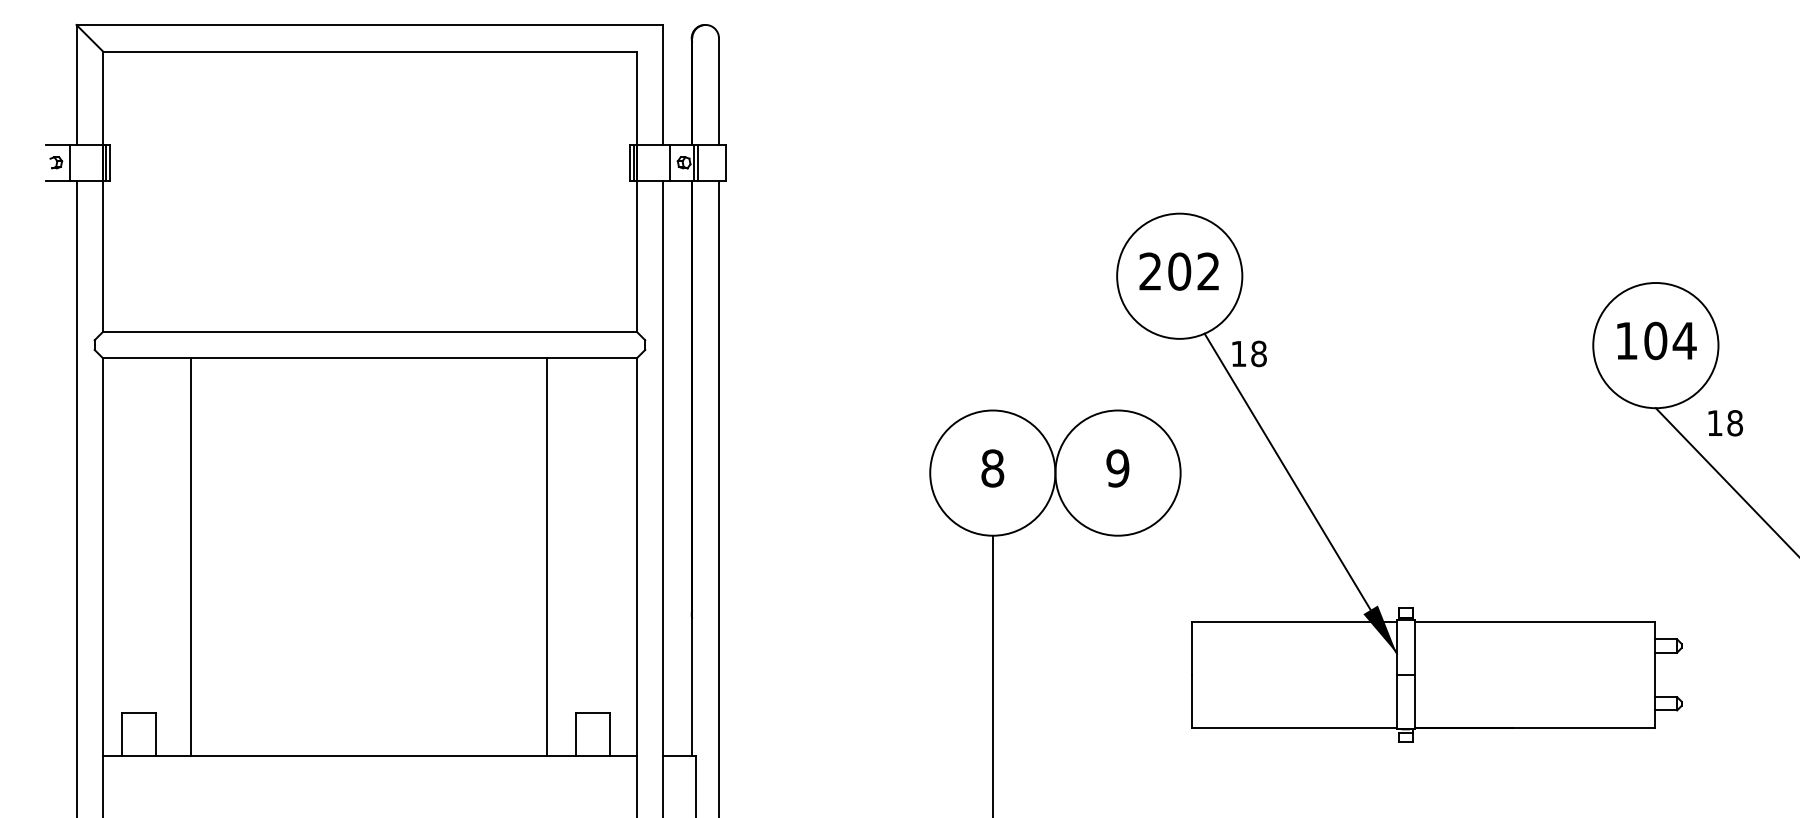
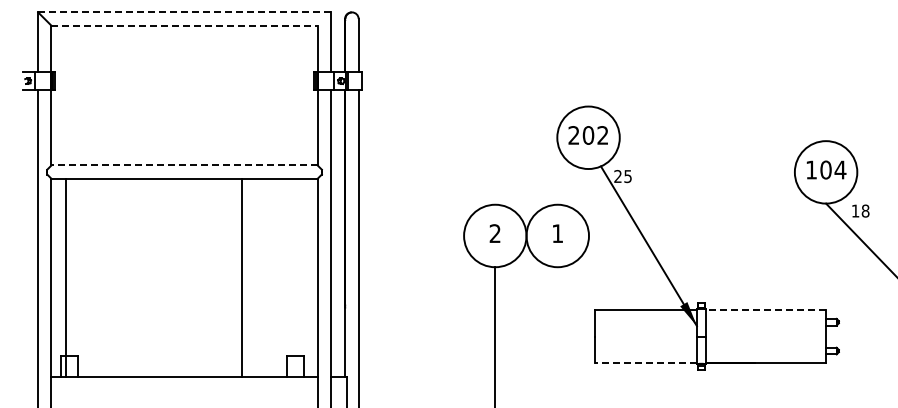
line: (371, 25) -> (185, 12), solid -> dashed
line: (371, 51) -> (185, 25), solid -> dashed
line: (369, 331) -> (184, 165), solid -> dashed
text: (1247, 353) -> (622, 176), 18 -> 25
text: (991, 468) -> (494, 233), 8 -> 2
text: (1117, 468) -> (557, 233), 9 -> 1
line: (191, 556) -> (66, 277), moved
line: (546, 556) -> (241, 277), moved
line: (1534, 622) -> (765, 310), solid -> dashed
line: (1293, 728) -> (645, 363), solid -> dashed

